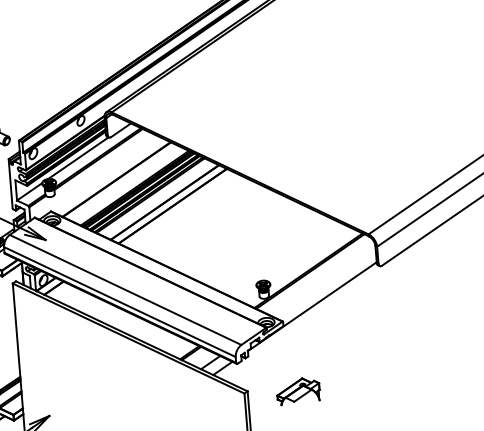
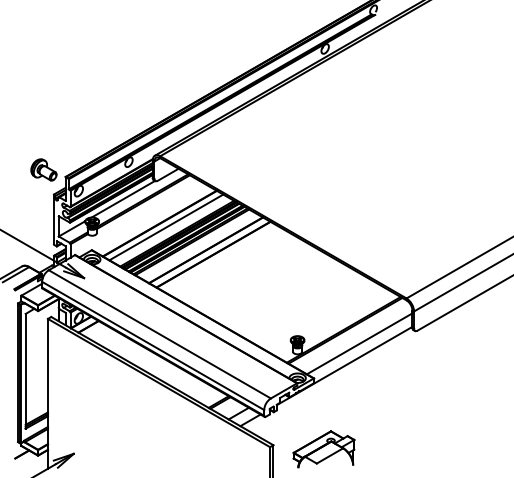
line: (123, 182) -> (166, 227), added
line: (325, 283) -> (359, 343), added
part: (297, 391) -> (323, 449), size x1.43

